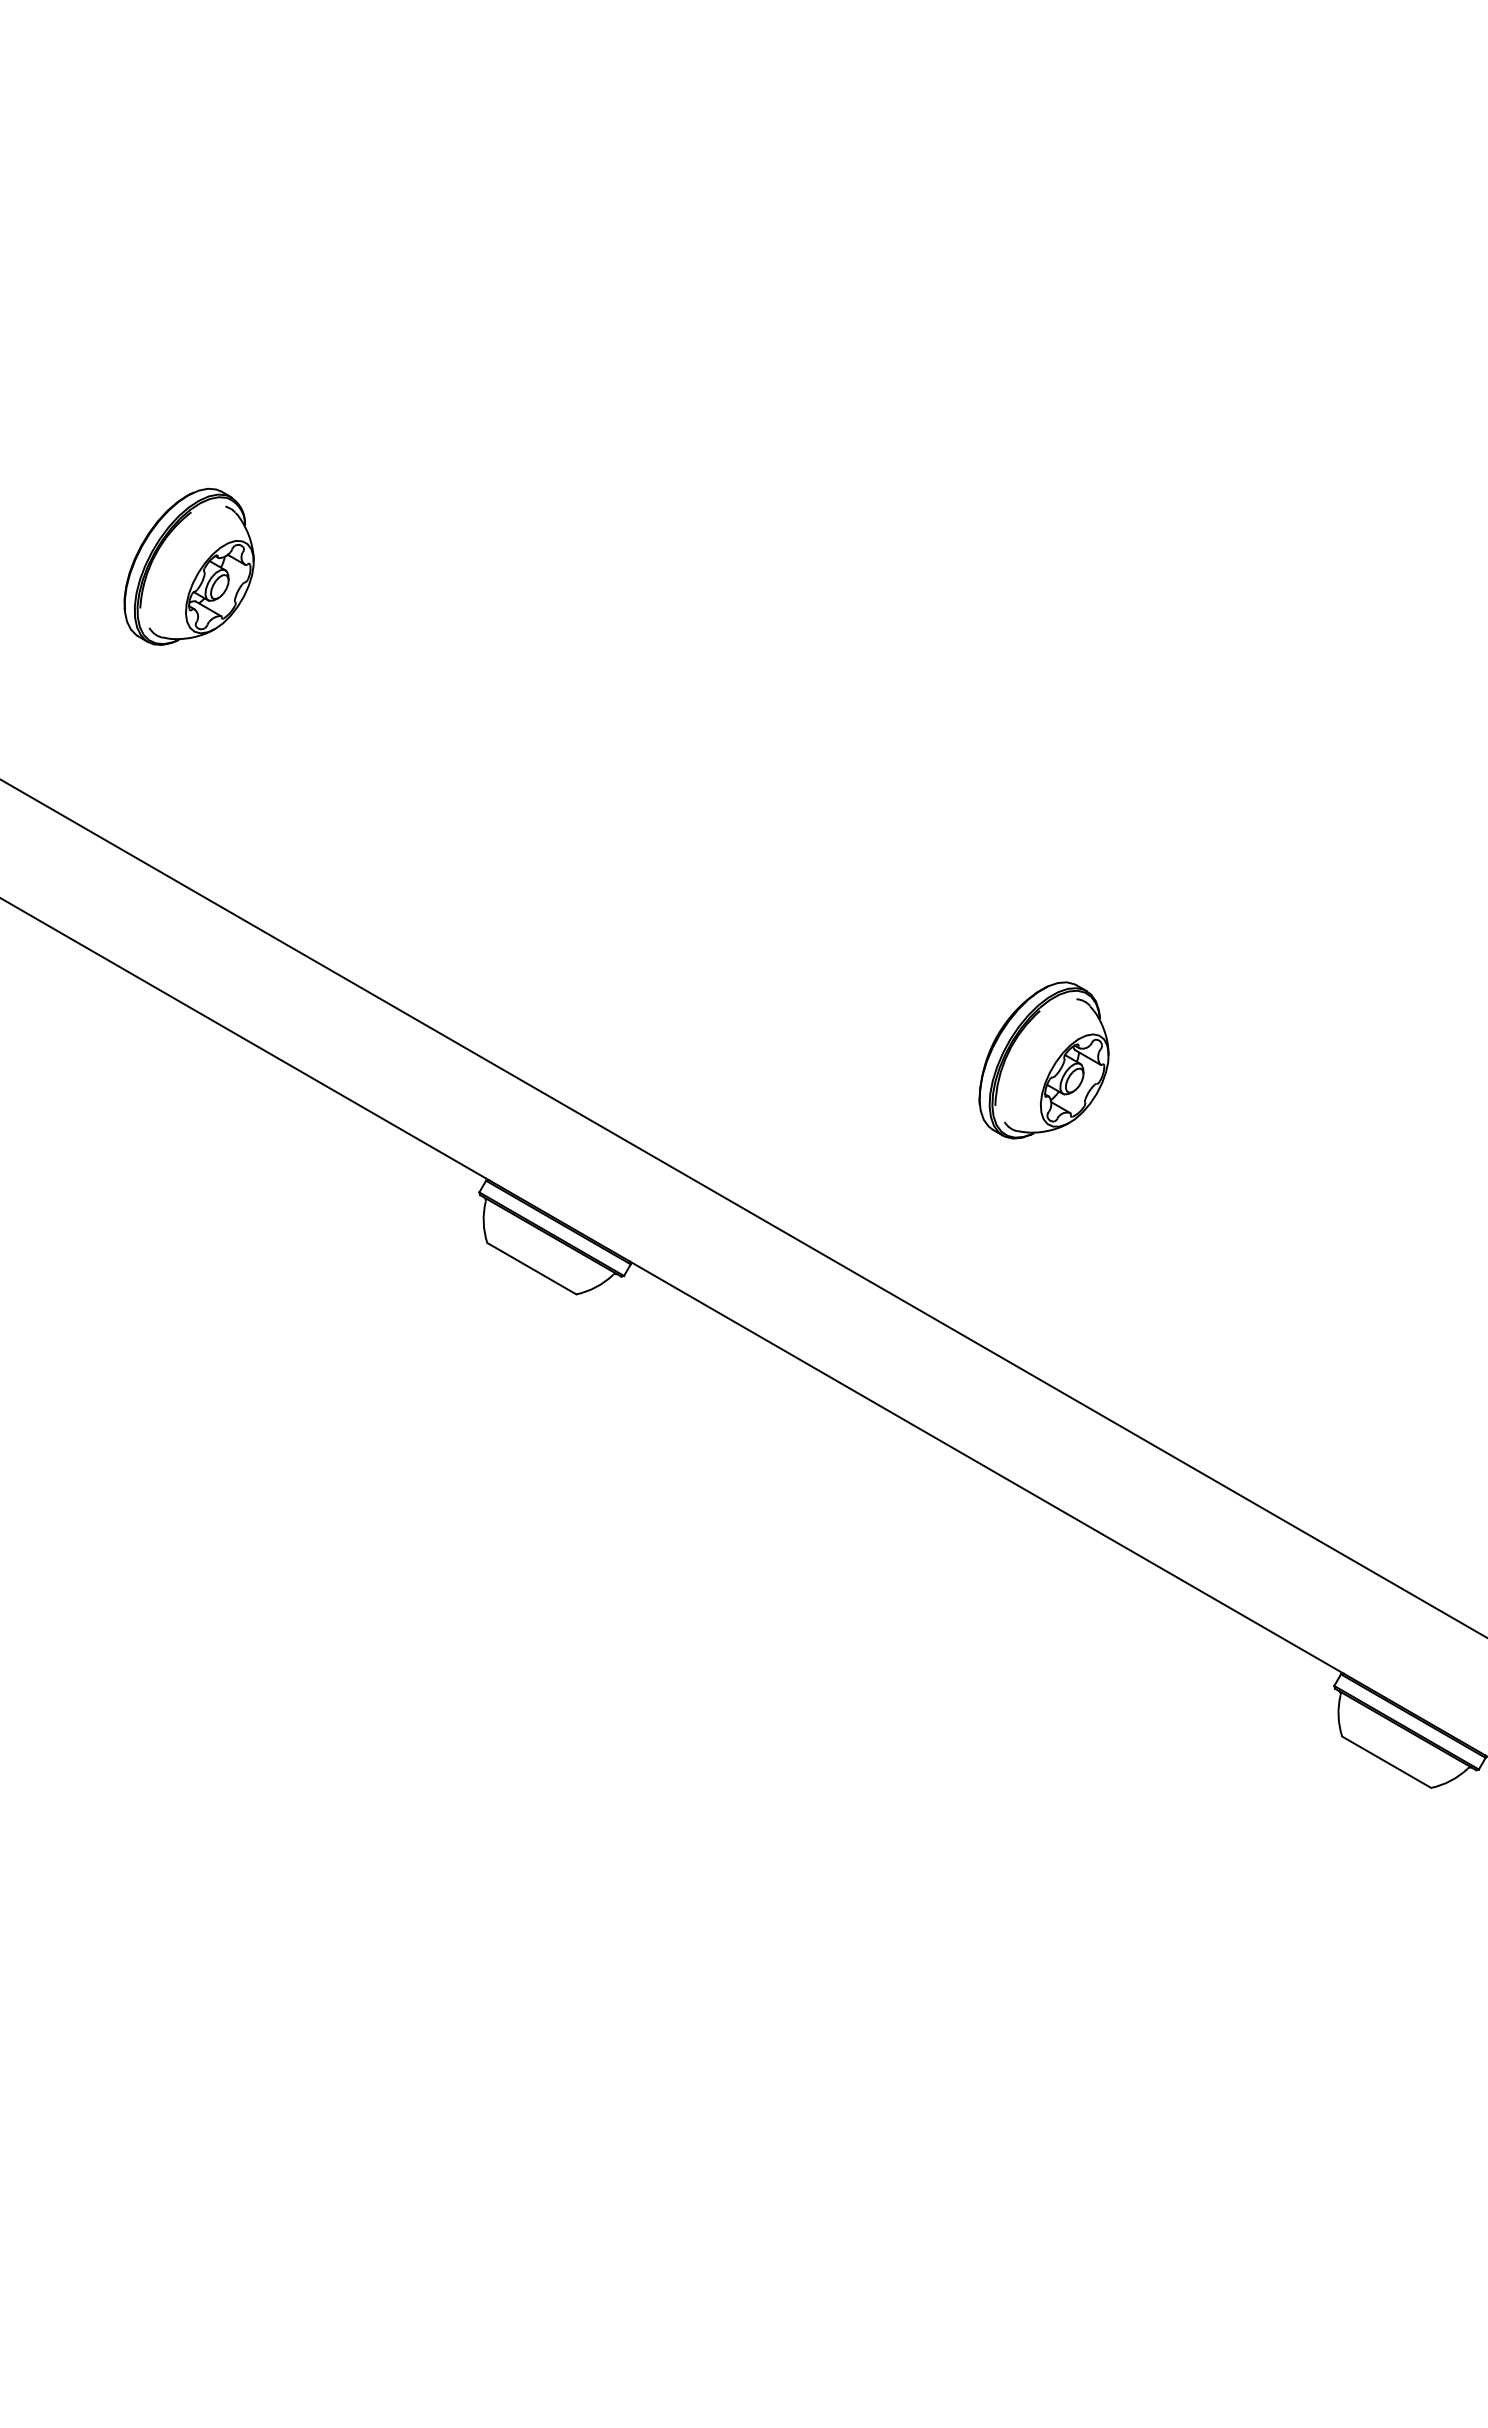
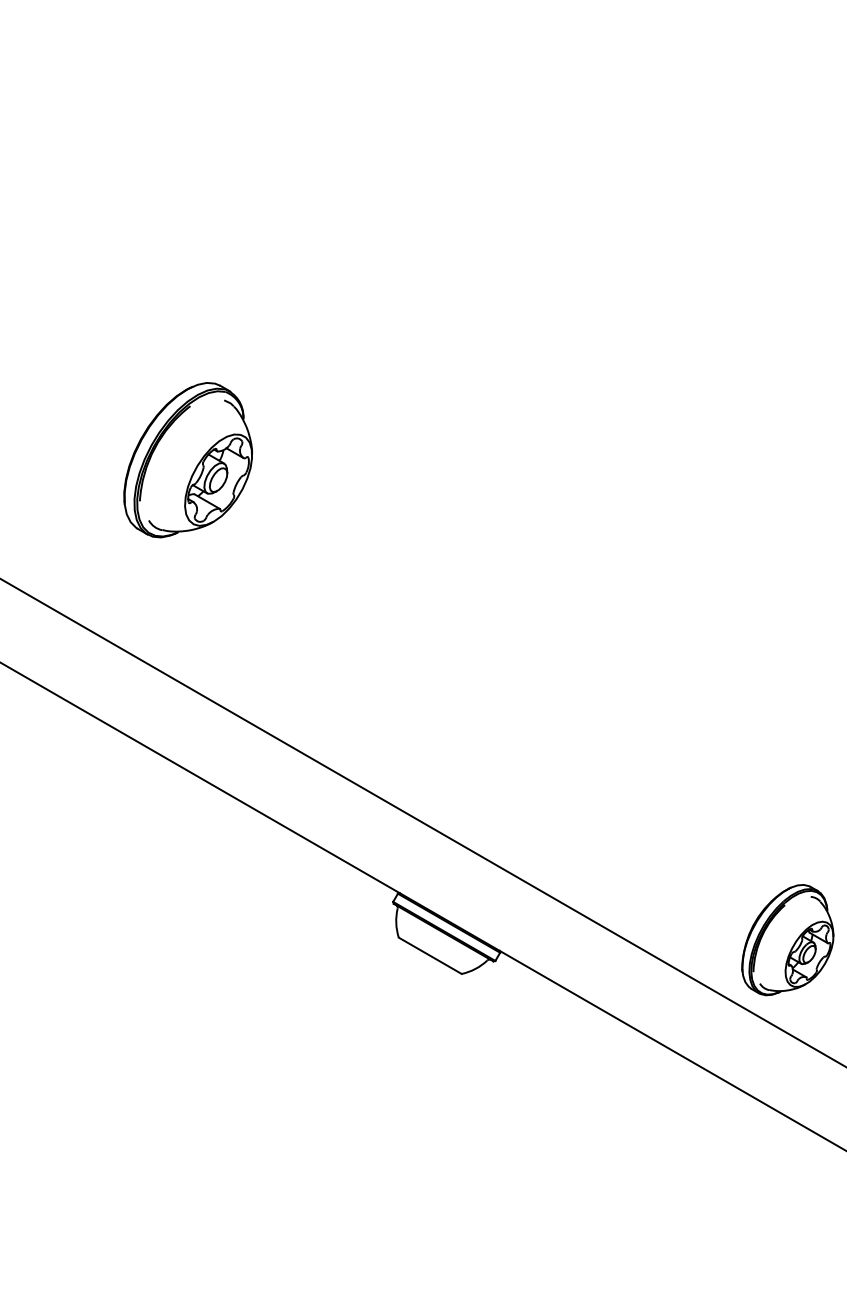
part: (188, 566) -> (187, 459), size x1.4
part: (1043, 1060) -> (787, 940), moved

